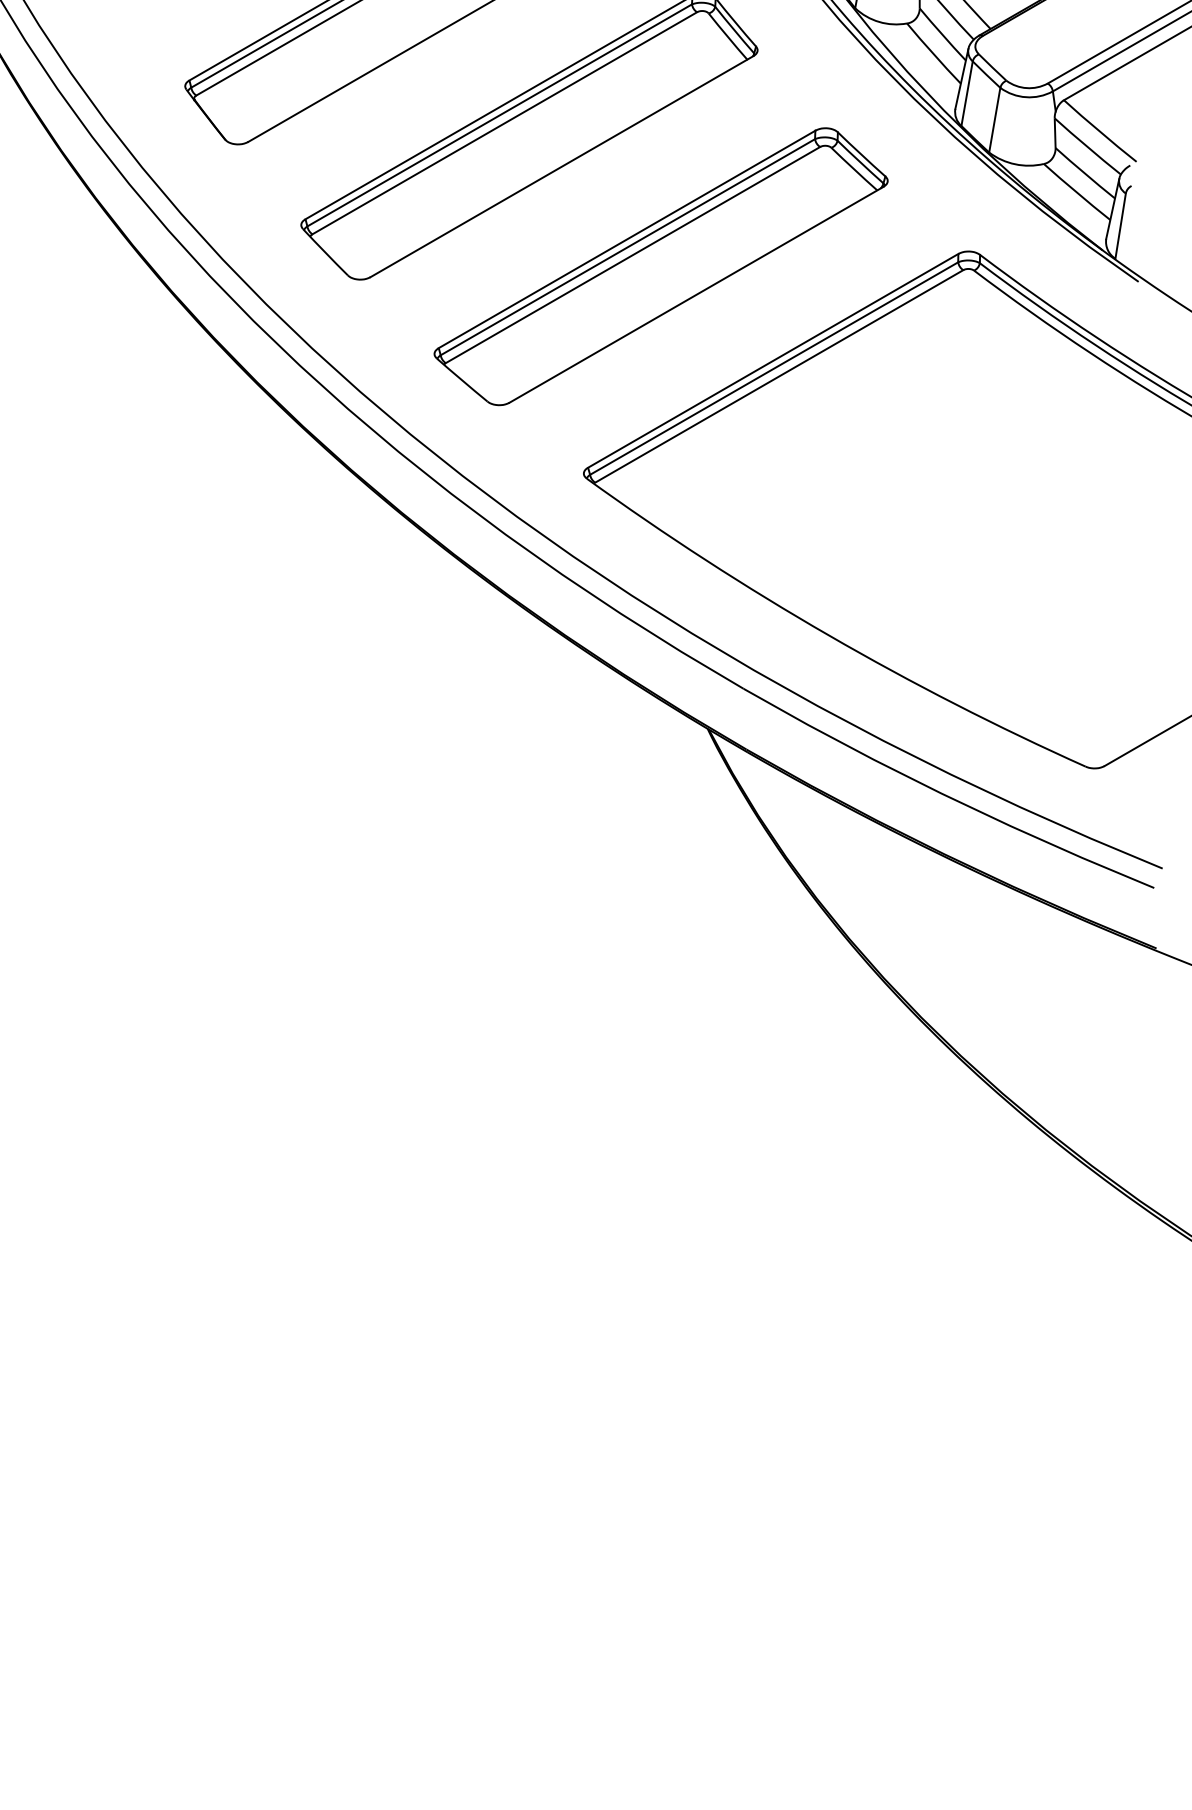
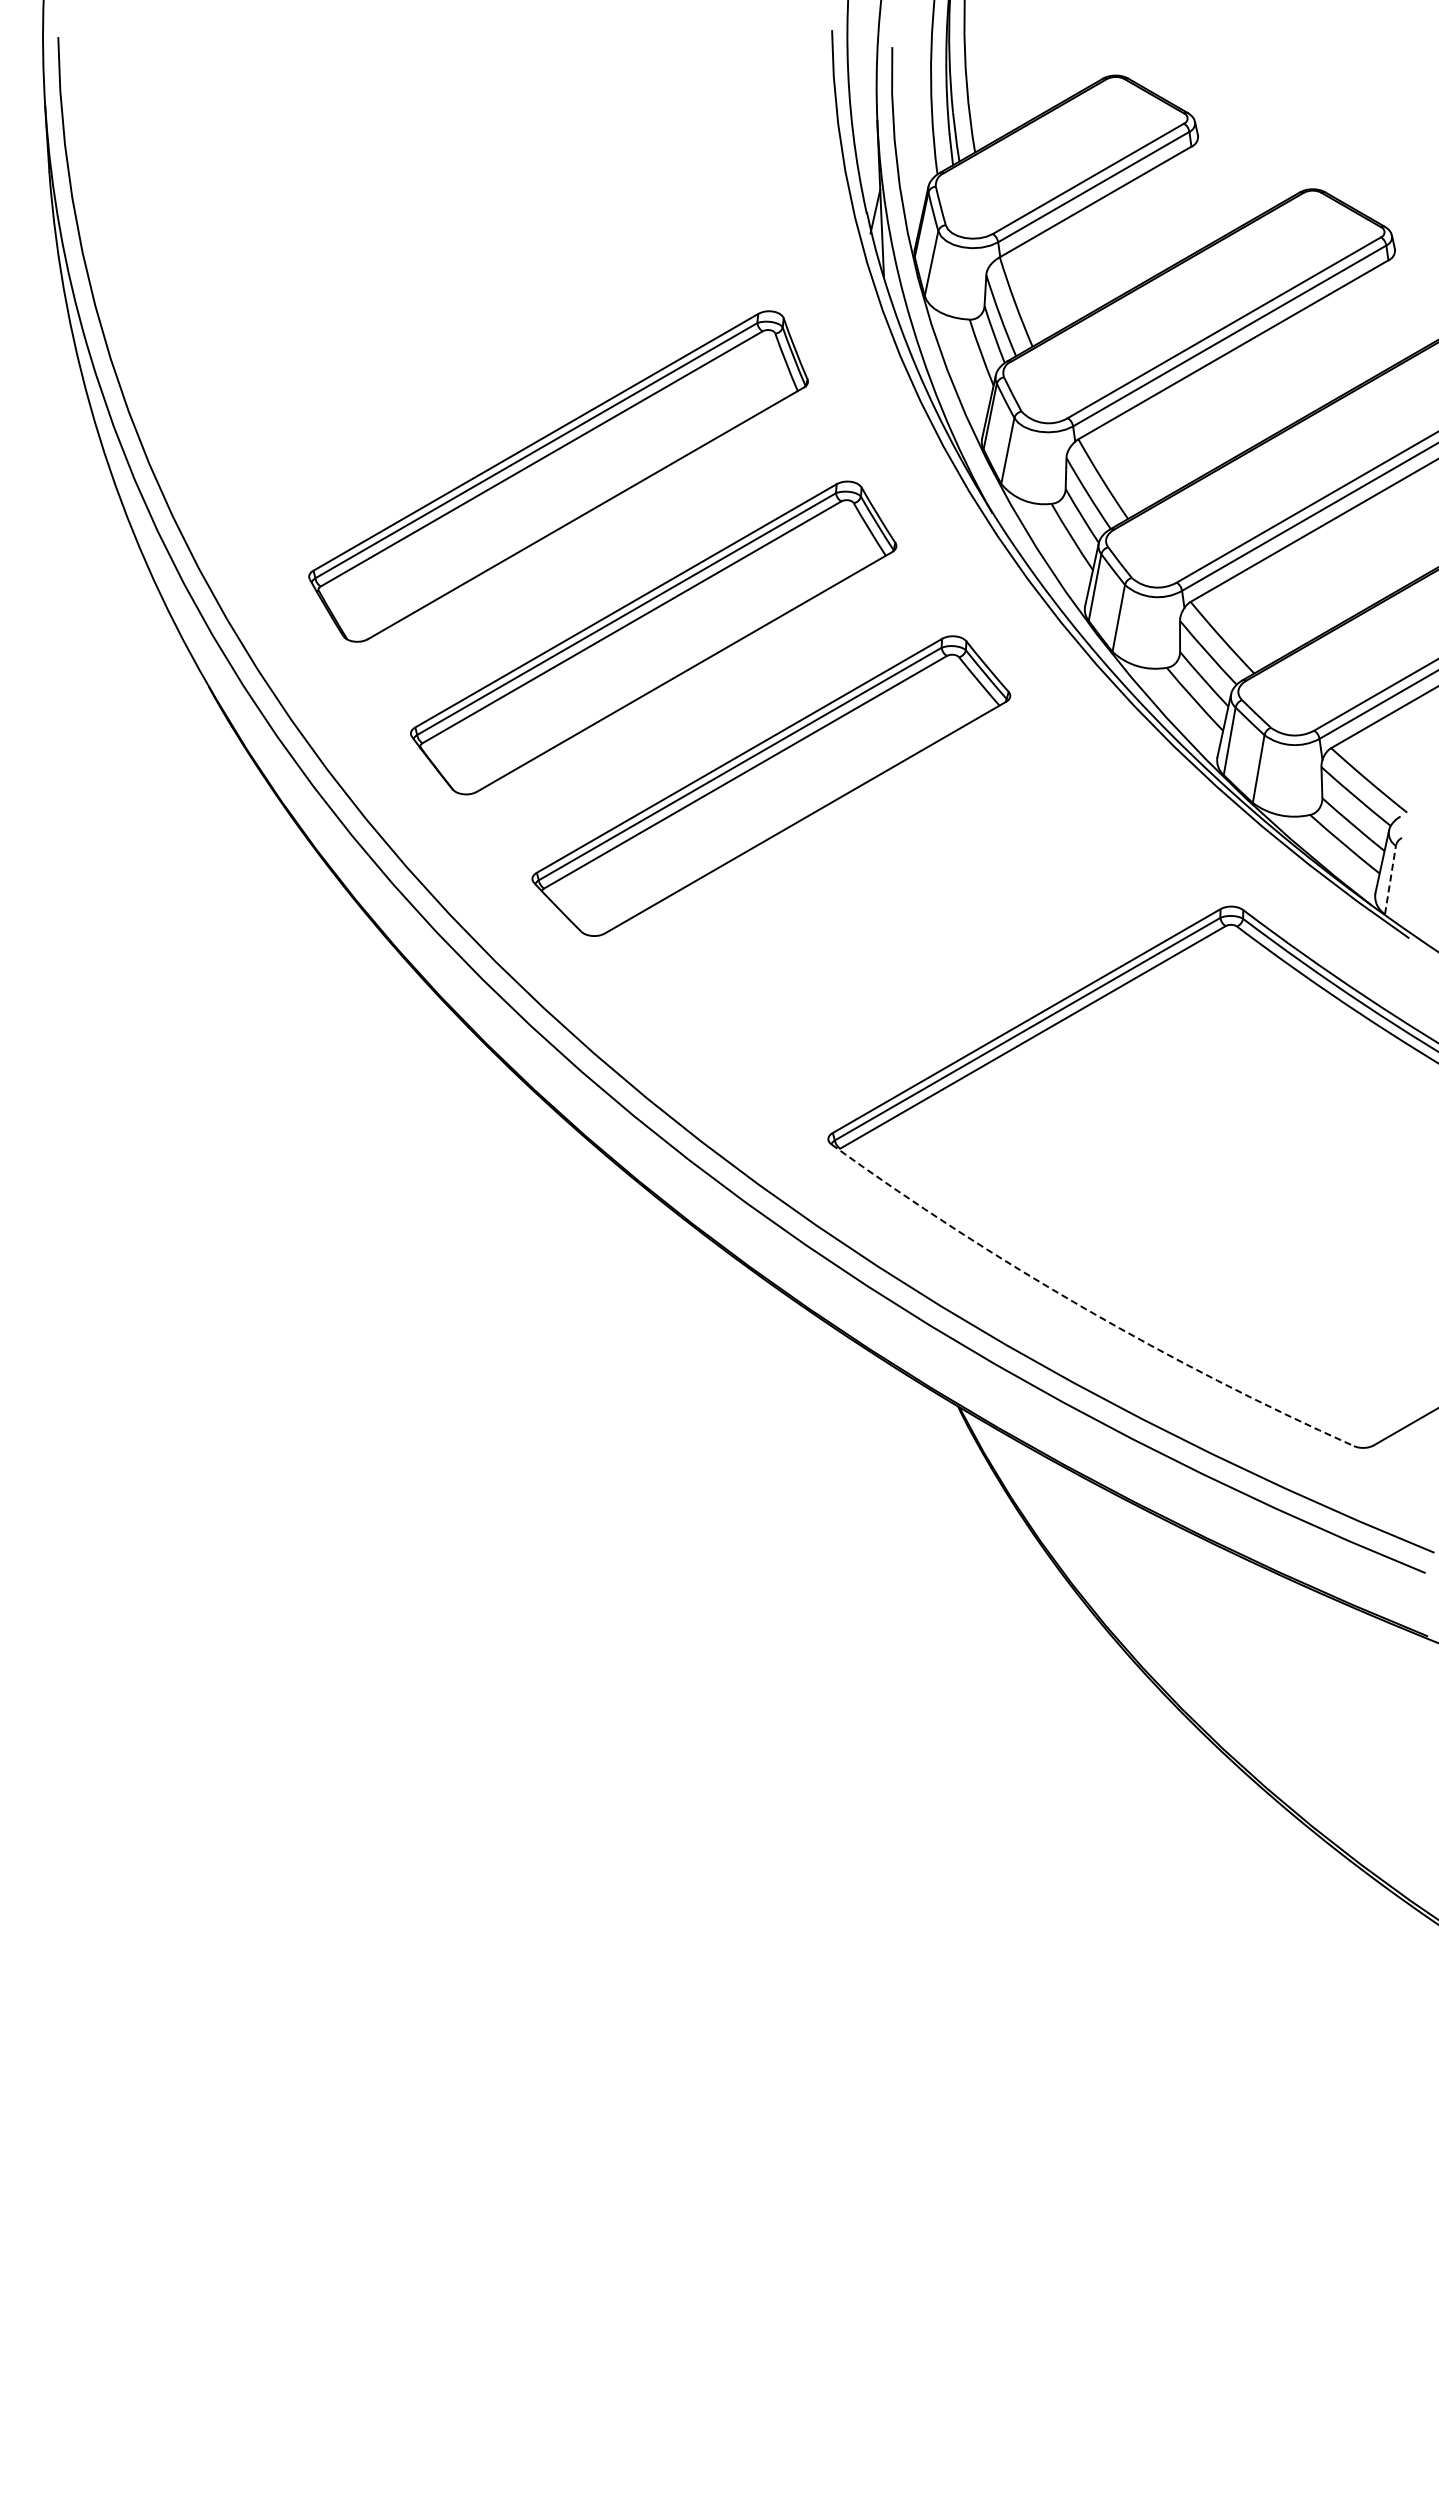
line: (1120, 225) -> (1390, 879), solid -> dashed
part: (661, 266) -> (909, 922), removed
arc: (829, 635) -> (1085, 1308), solid -> dashed

